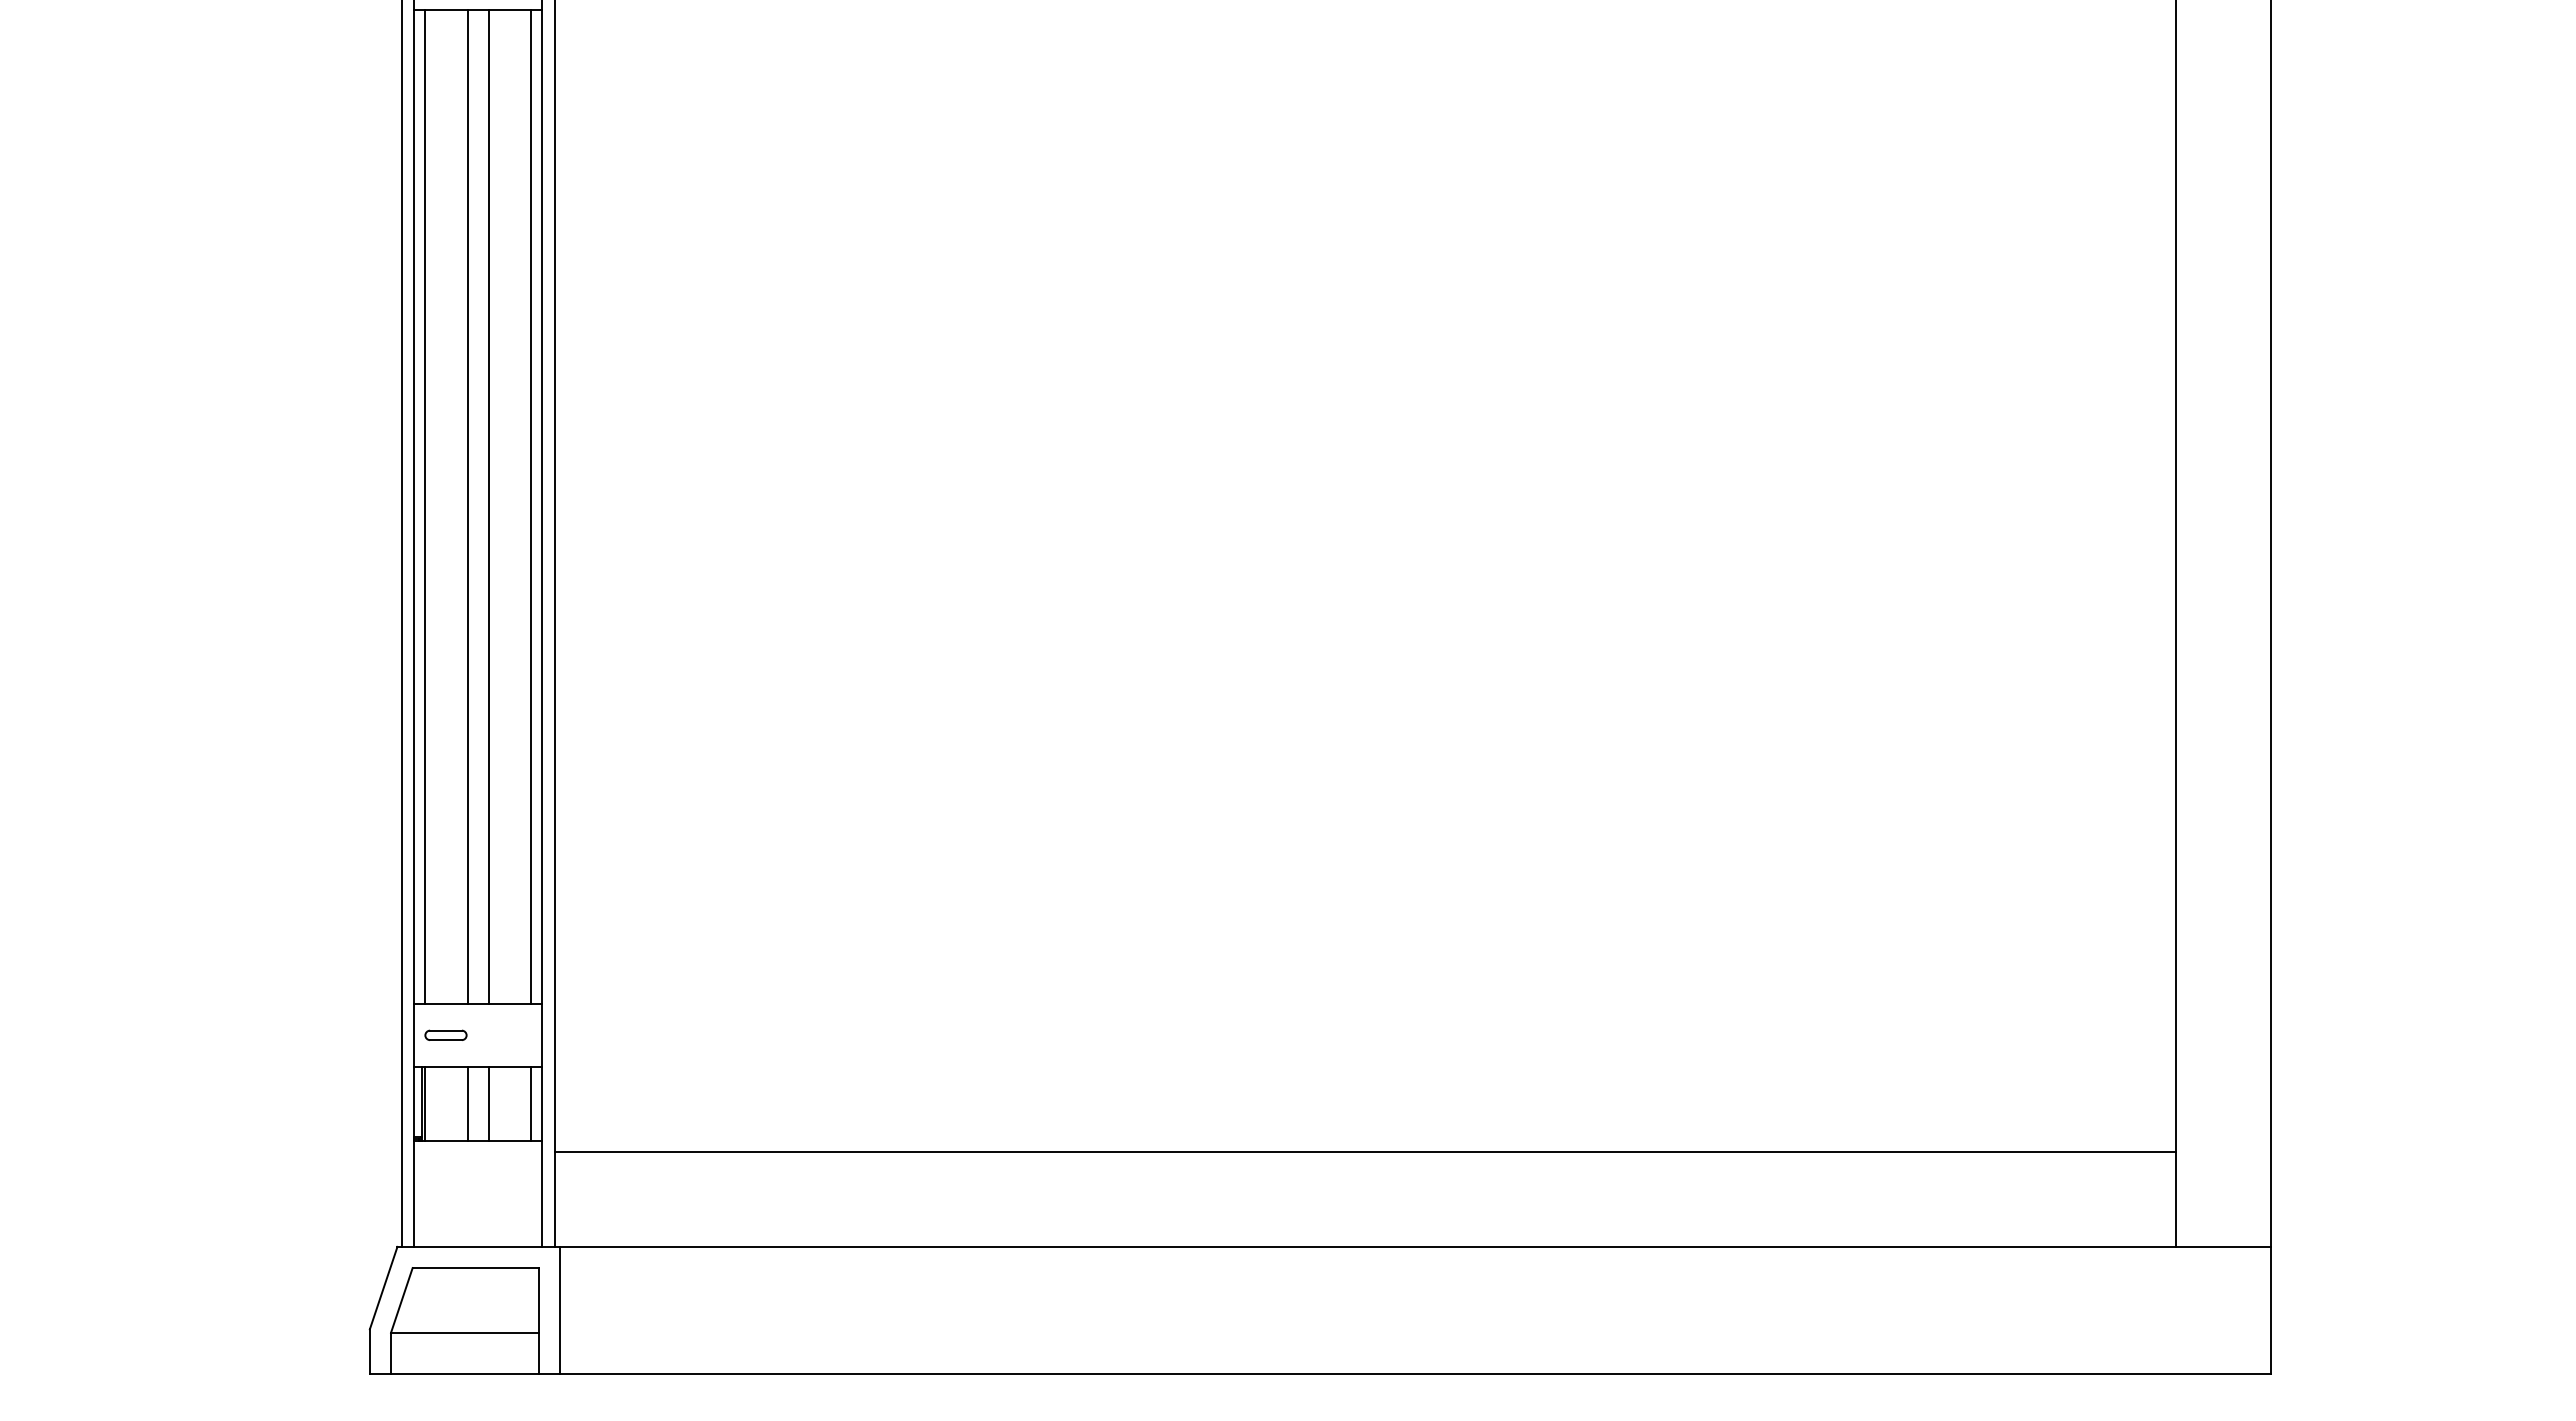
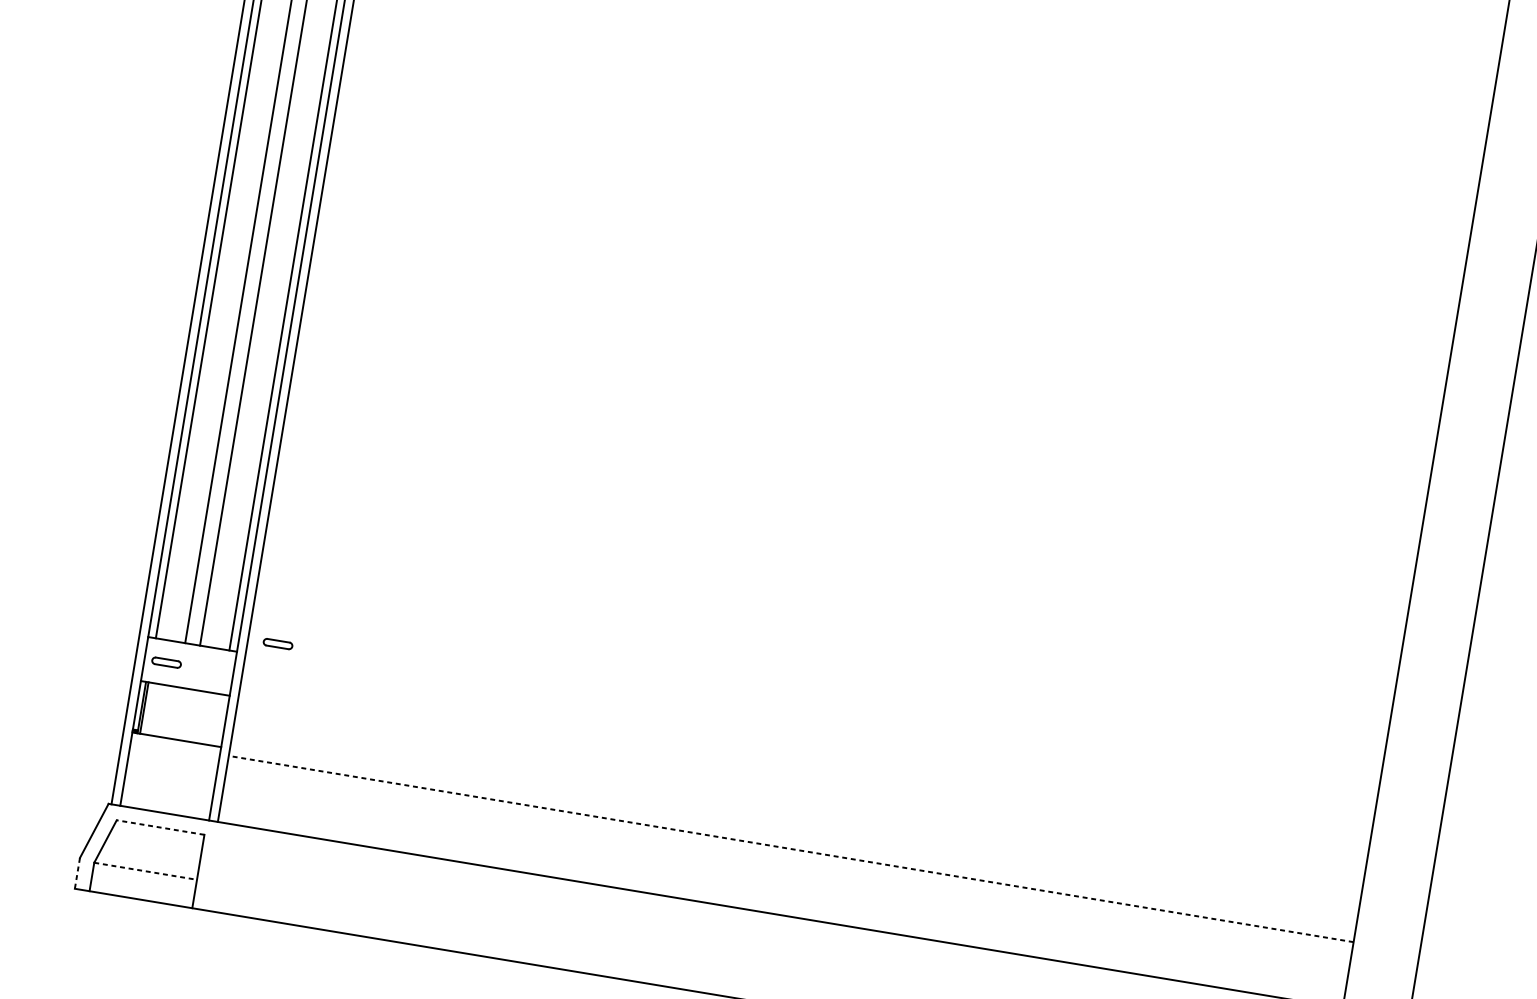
part: (597, 982) -> (277, 643), added
line: (467, 1104) -> (173, 713), removed
line: (488, 1104) -> (188, 715), removed
line: (531, 1104) -> (218, 720), removed
line: (1364, 1151) -> (790, 848), solid -> dashed
line: (475, 1268) -> (160, 827), solid -> dashed
line: (560, 1309) -> (214, 866), removed
line: (465, 1332) -> (146, 871), solid -> dashed
line: (369, 1352) -> (77, 873), solid -> dashed

